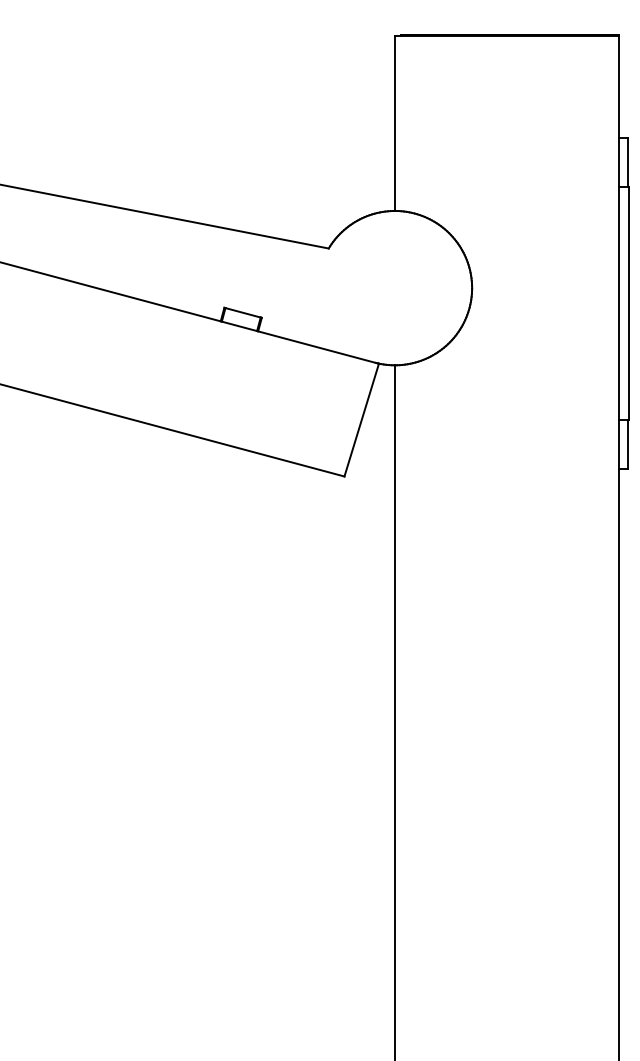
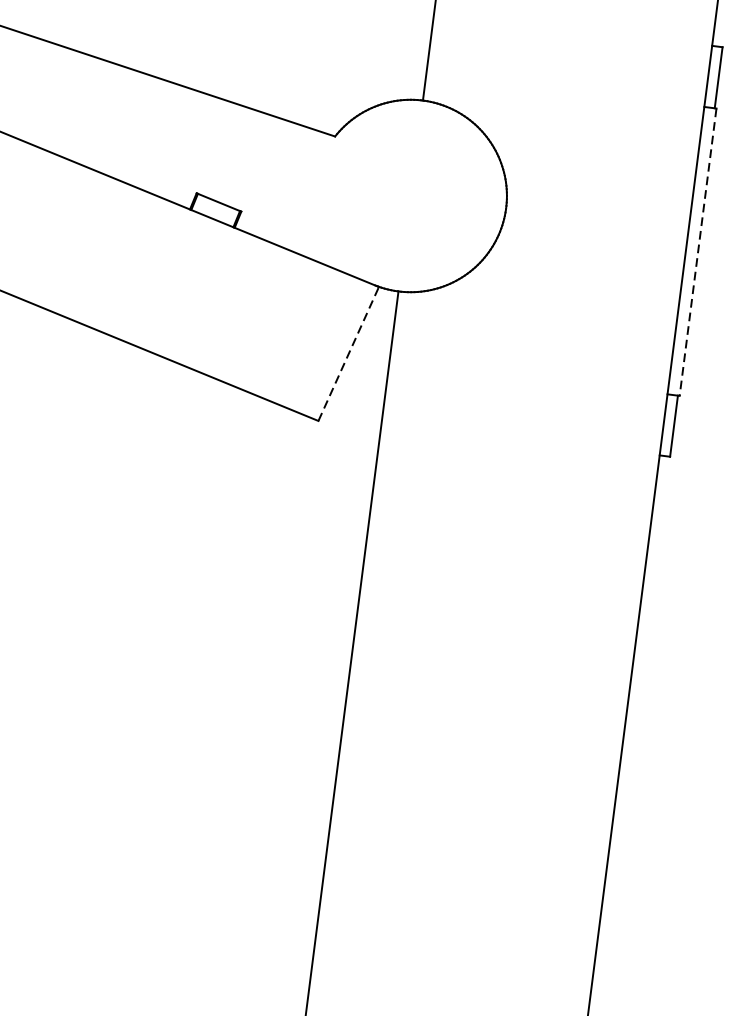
line: (629, 304) -> (698, 253), solid -> dashed
line: (361, 420) -> (348, 354), solid -> dashed

